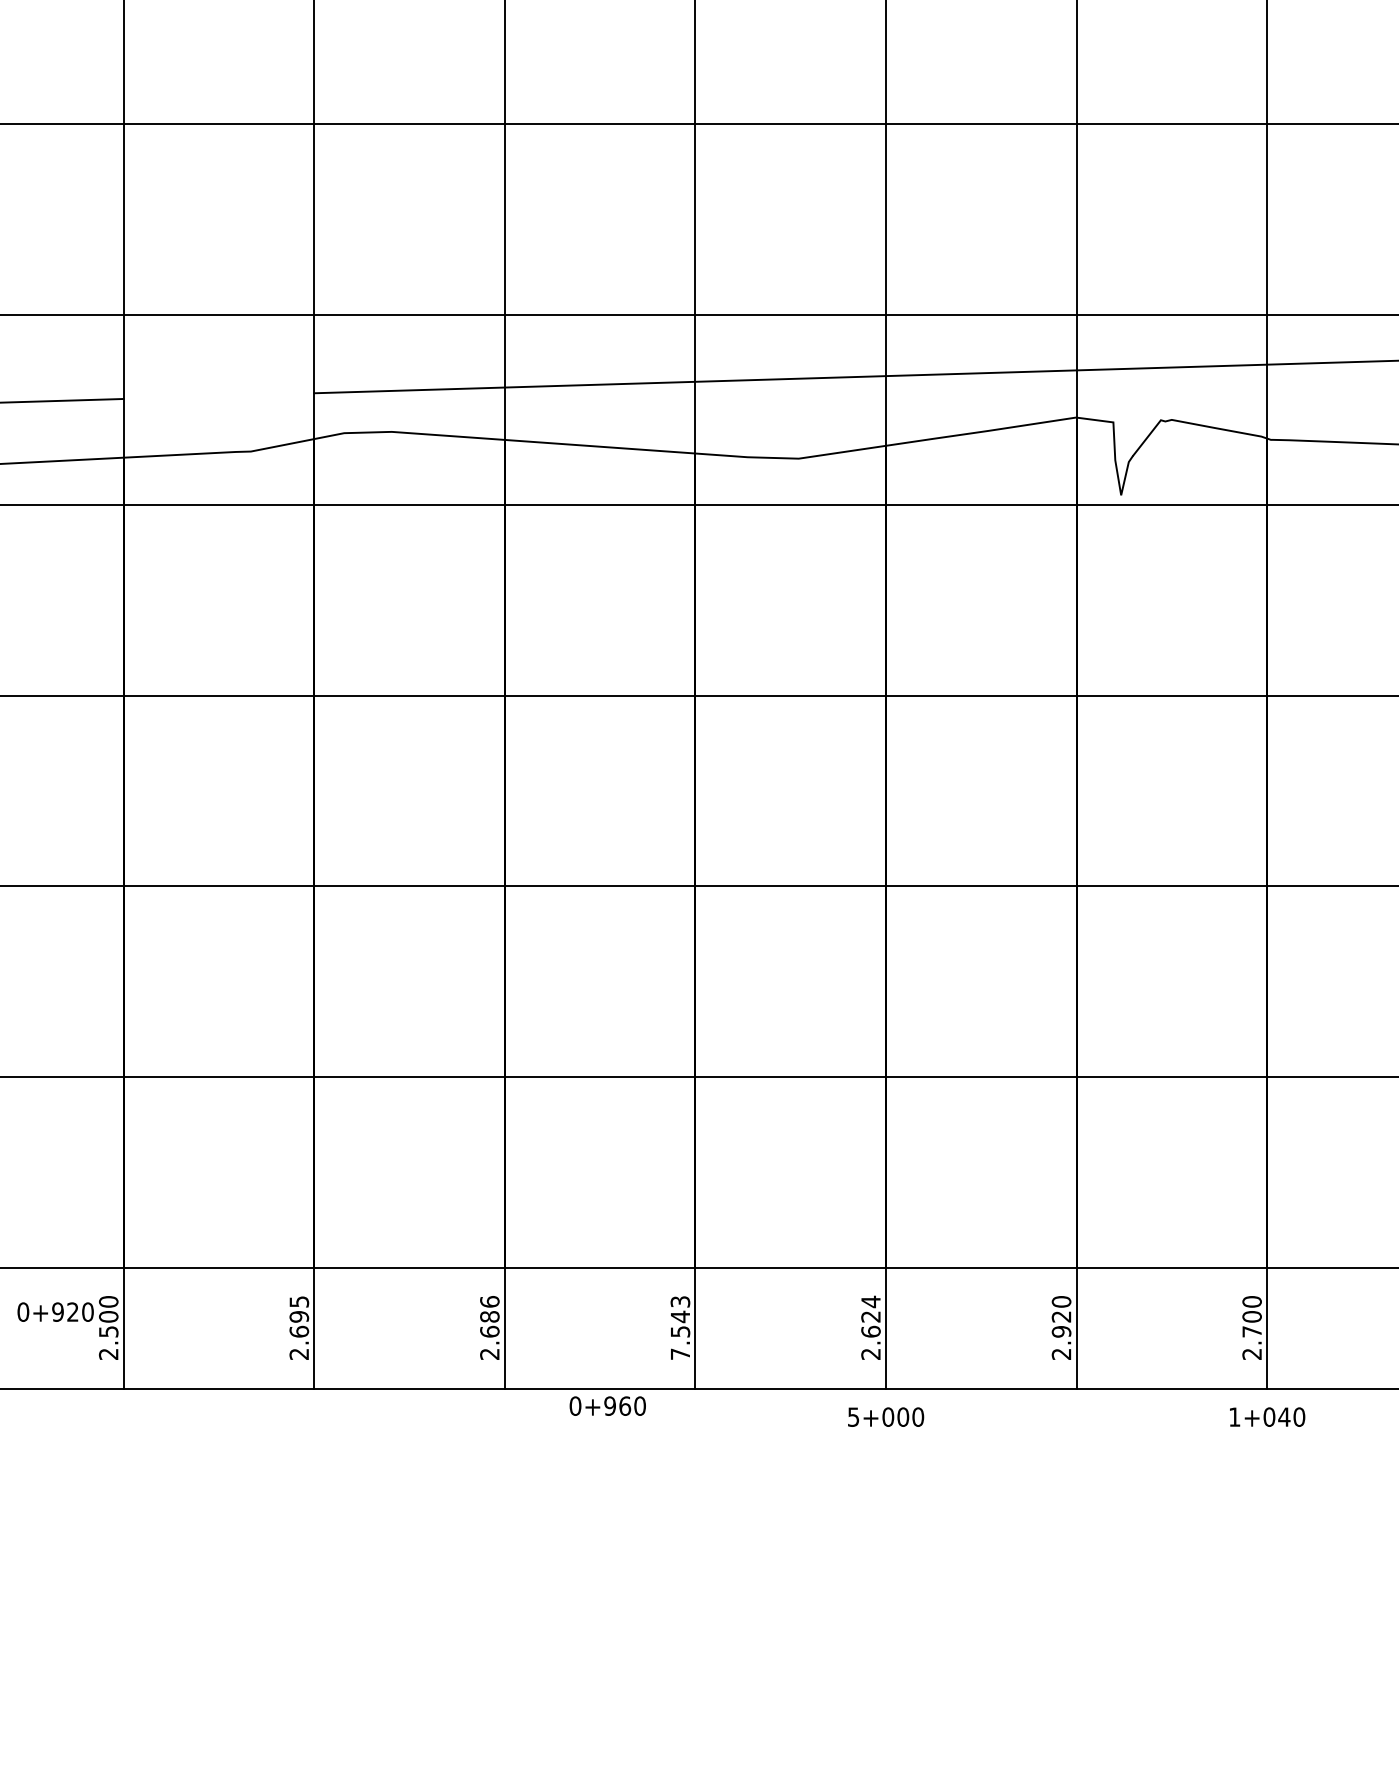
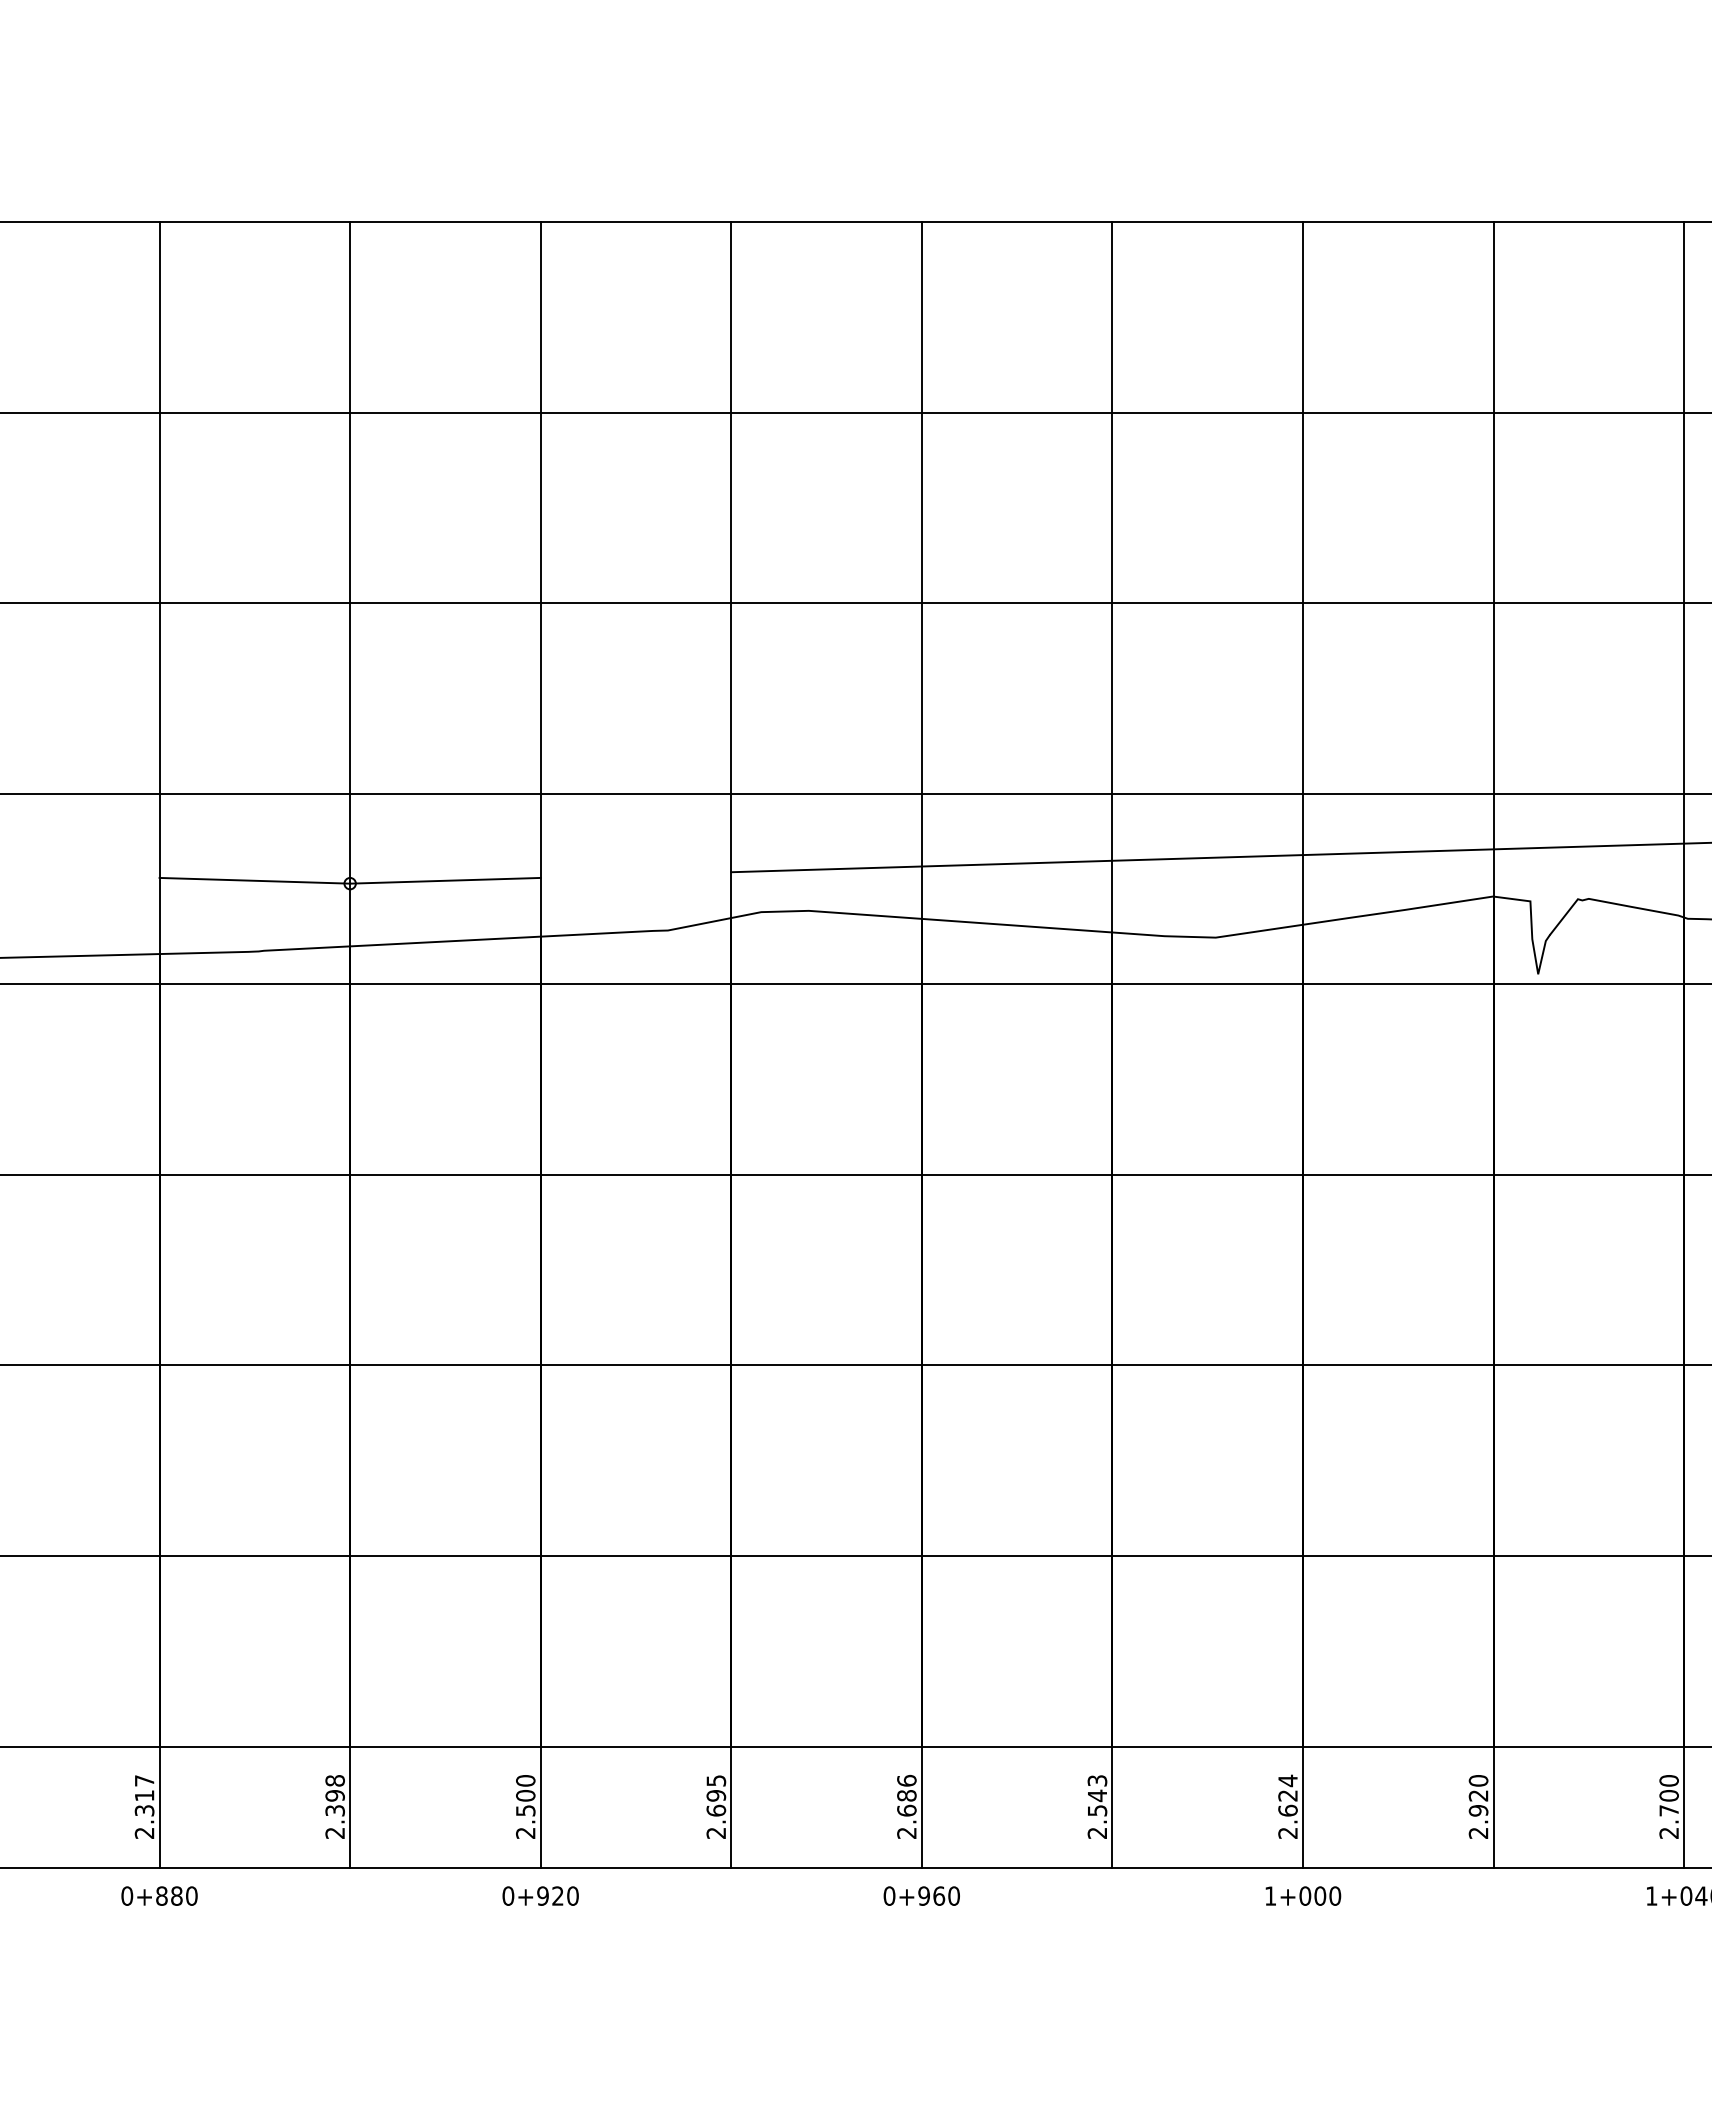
text: (55, 1311) -> (540, 1895), moved
text: (679, 1353) -> (1096, 1832), 7.543 -> 2.543
text: (607, 1405) -> (921, 1895), moved
text: (853, 1416) -> (1270, 1895), 5+000 -> 1+000

